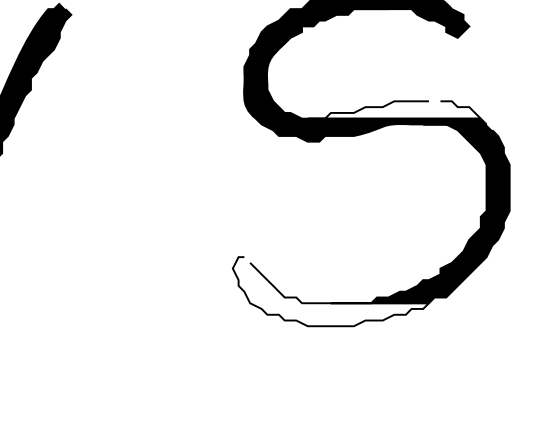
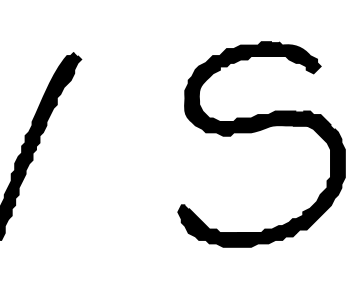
fill: (394, 109) -> (275, 116), added
fill: (331, 290) -> (237, 225), added

